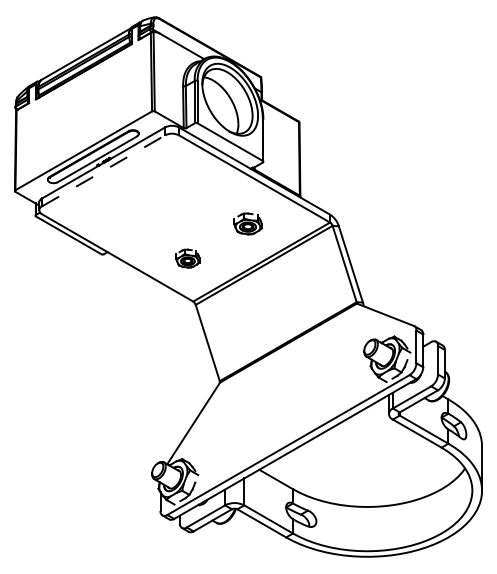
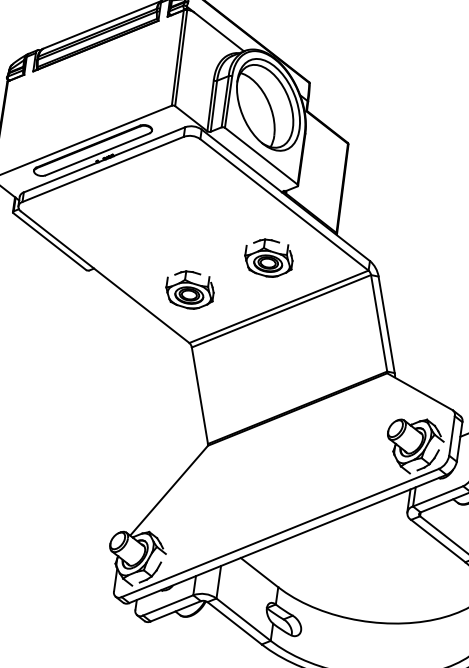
line: (104, 170) -> (104, 169), dashed -> solid
part: (247, 223) -> (268, 257), size x1.43
part: (187, 258) -> (189, 289), size x1.67

